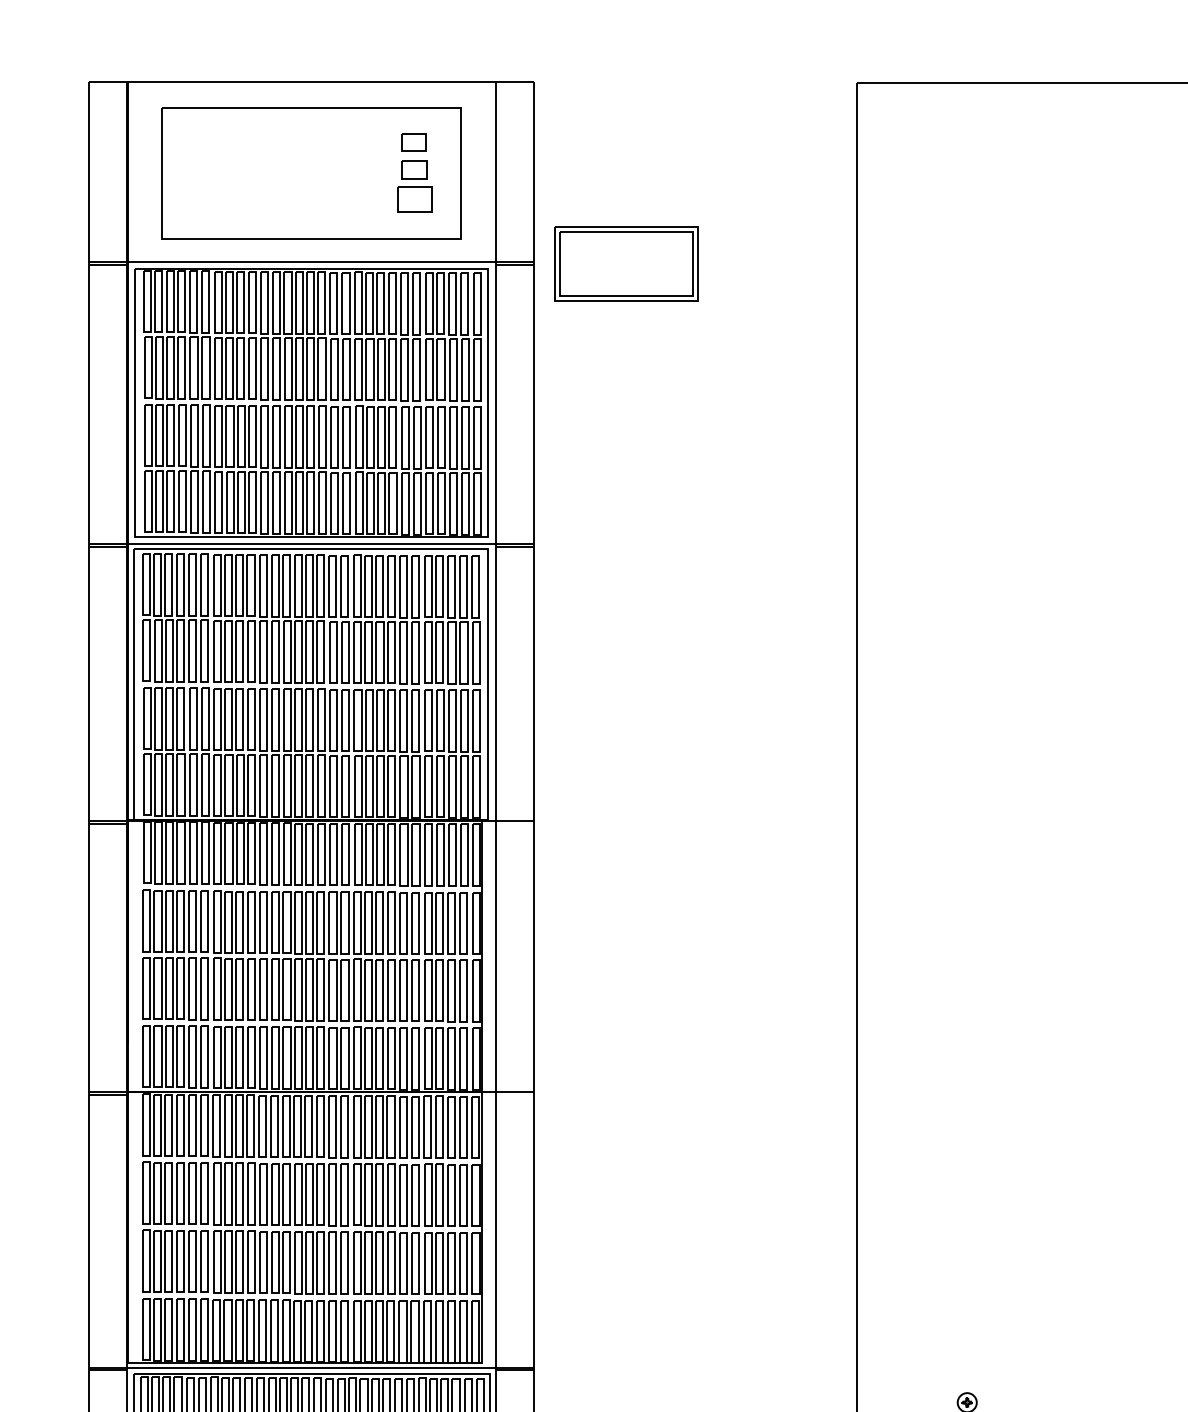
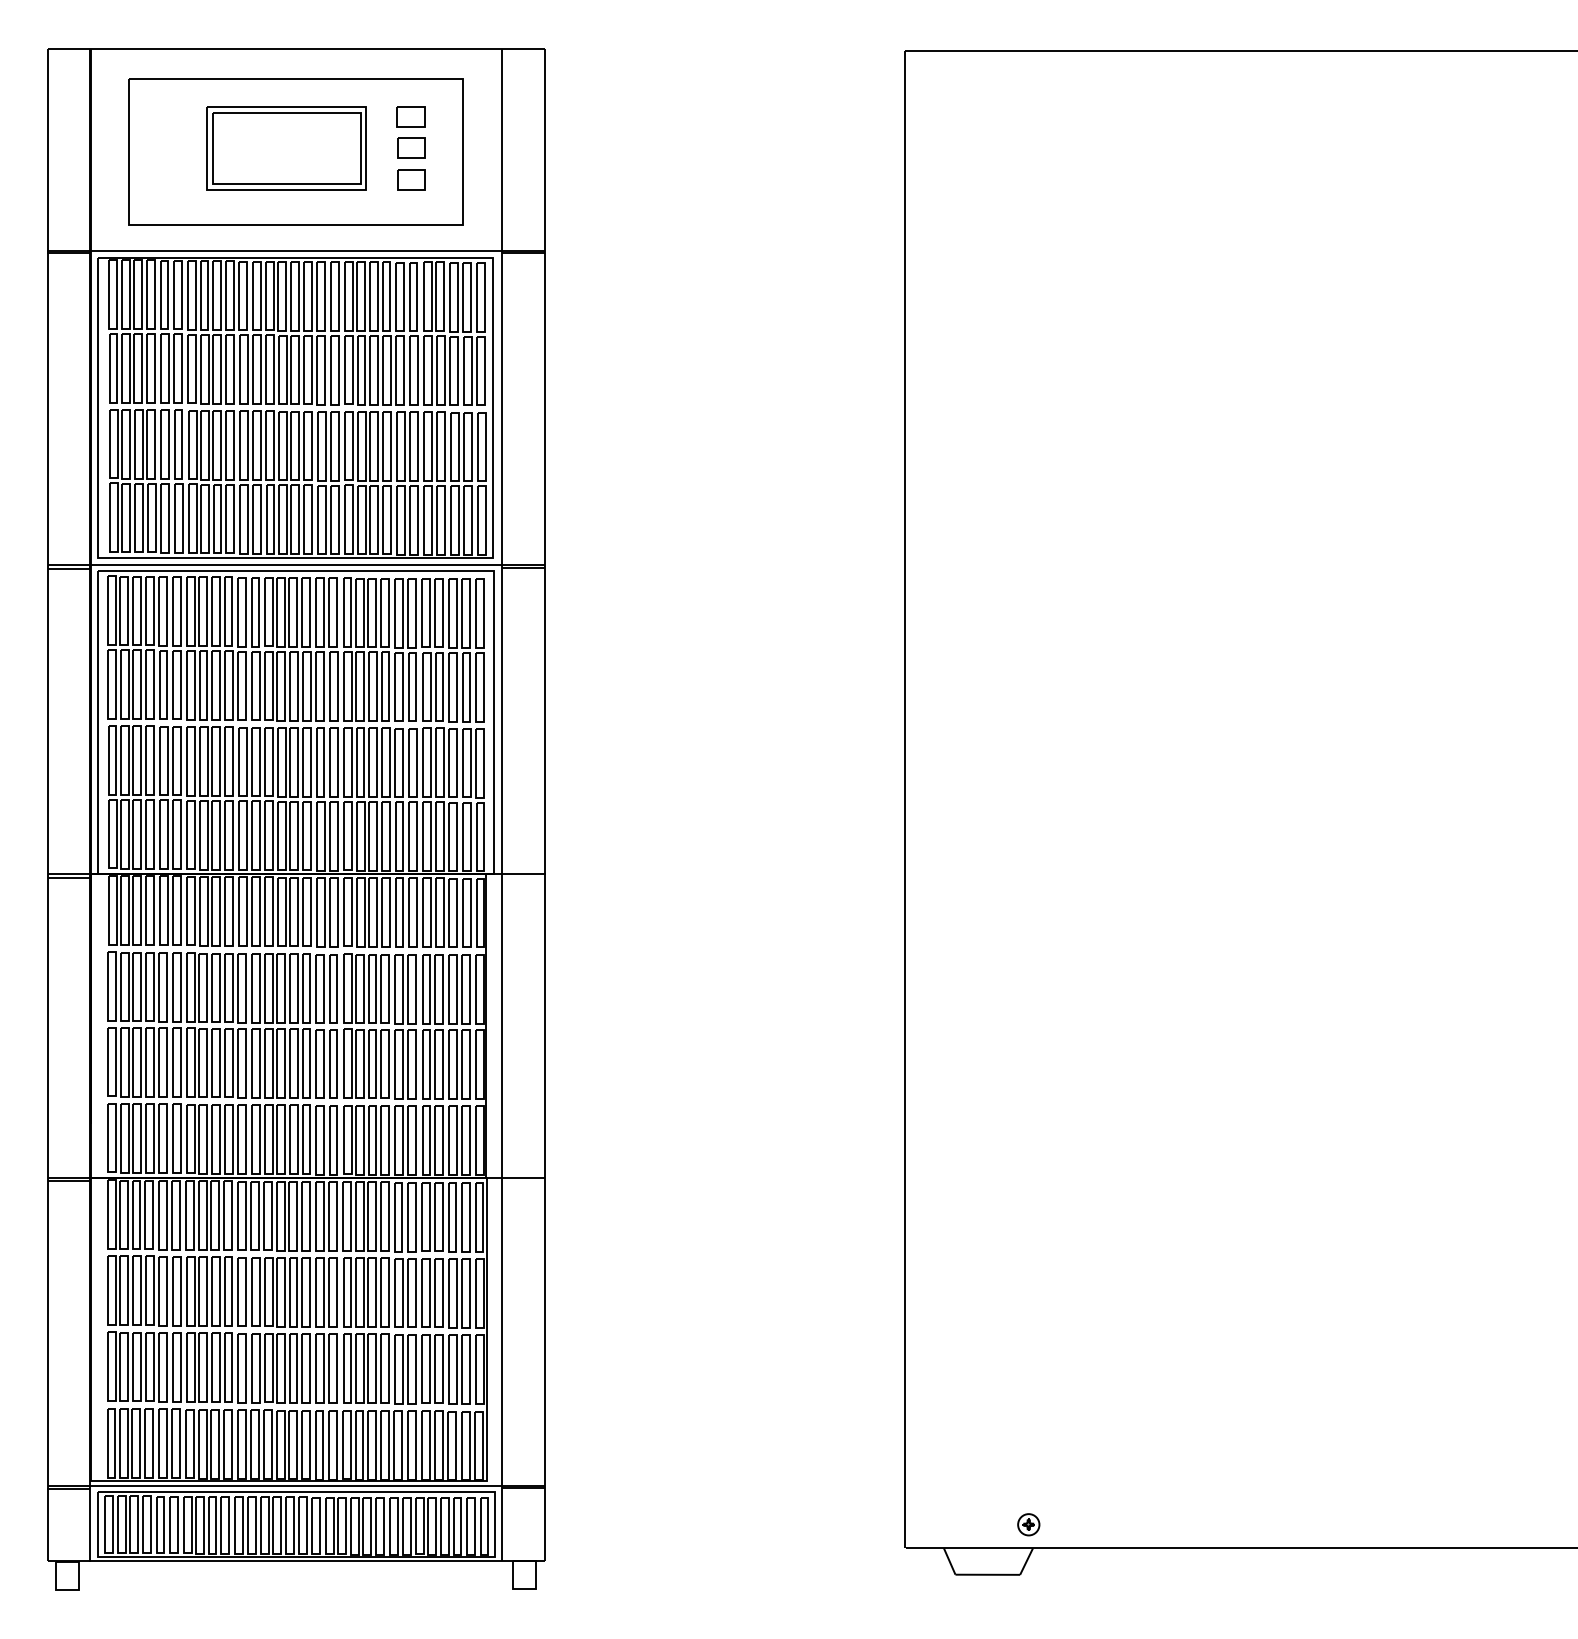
part: (414, 198) -> (411, 179), size x0.71
part: (626, 263) -> (286, 148), moved

